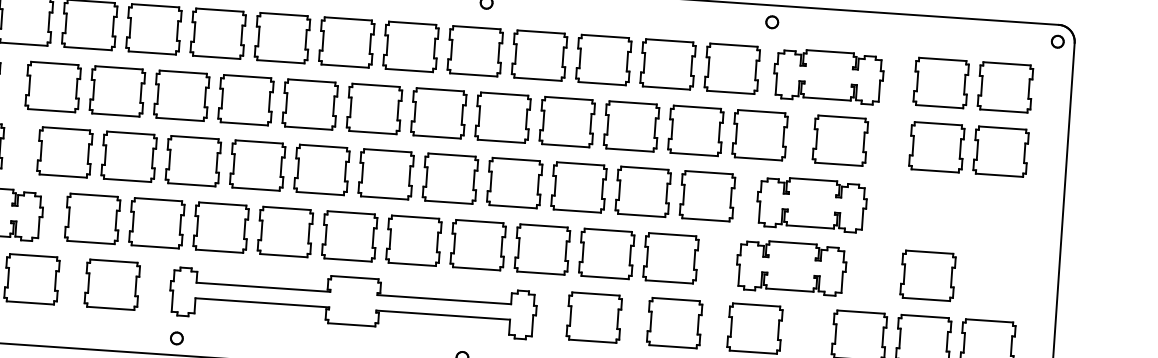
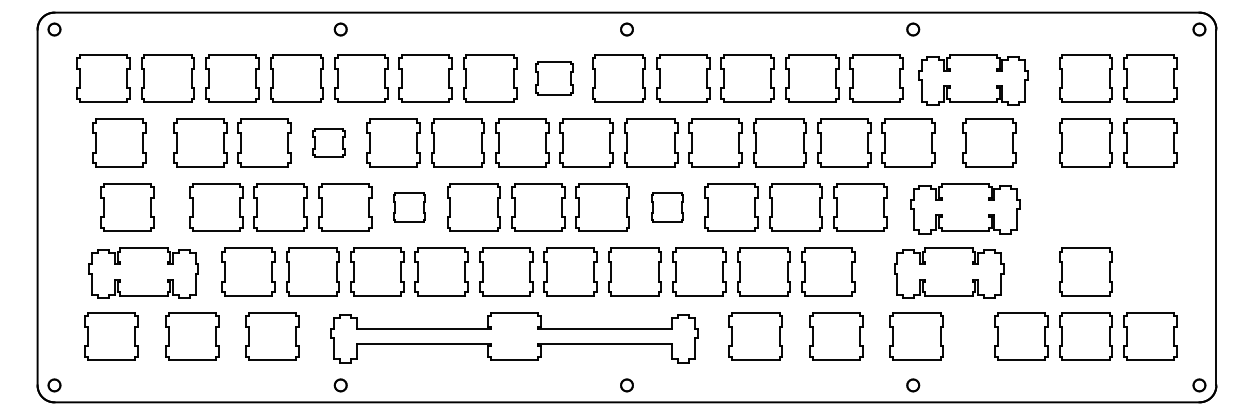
part: (411, 46) -> (554, 78), size x0.7
part: (181, 95) -> (328, 142), size x0.6
part: (257, 165) -> (409, 207), size x0.6
part: (514, 183) -> (667, 207), size x0.6

